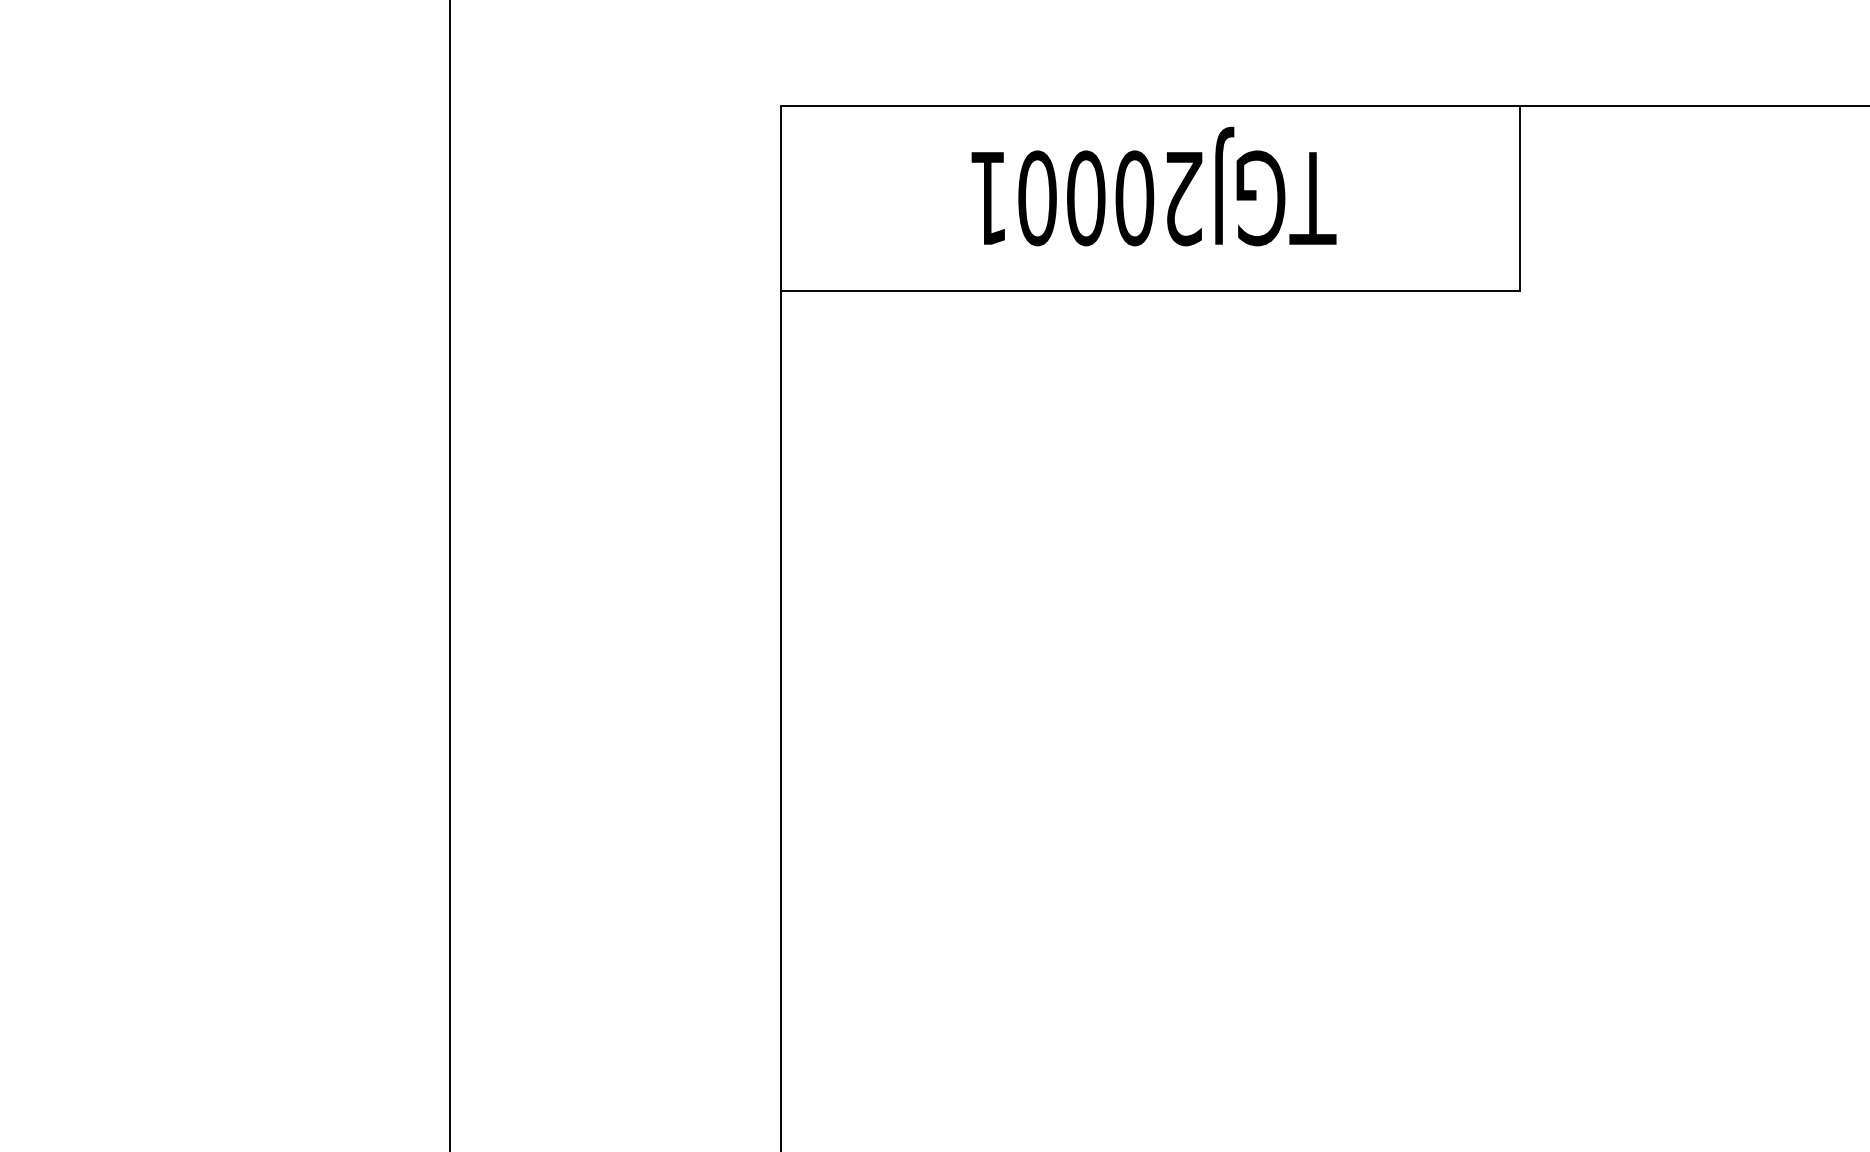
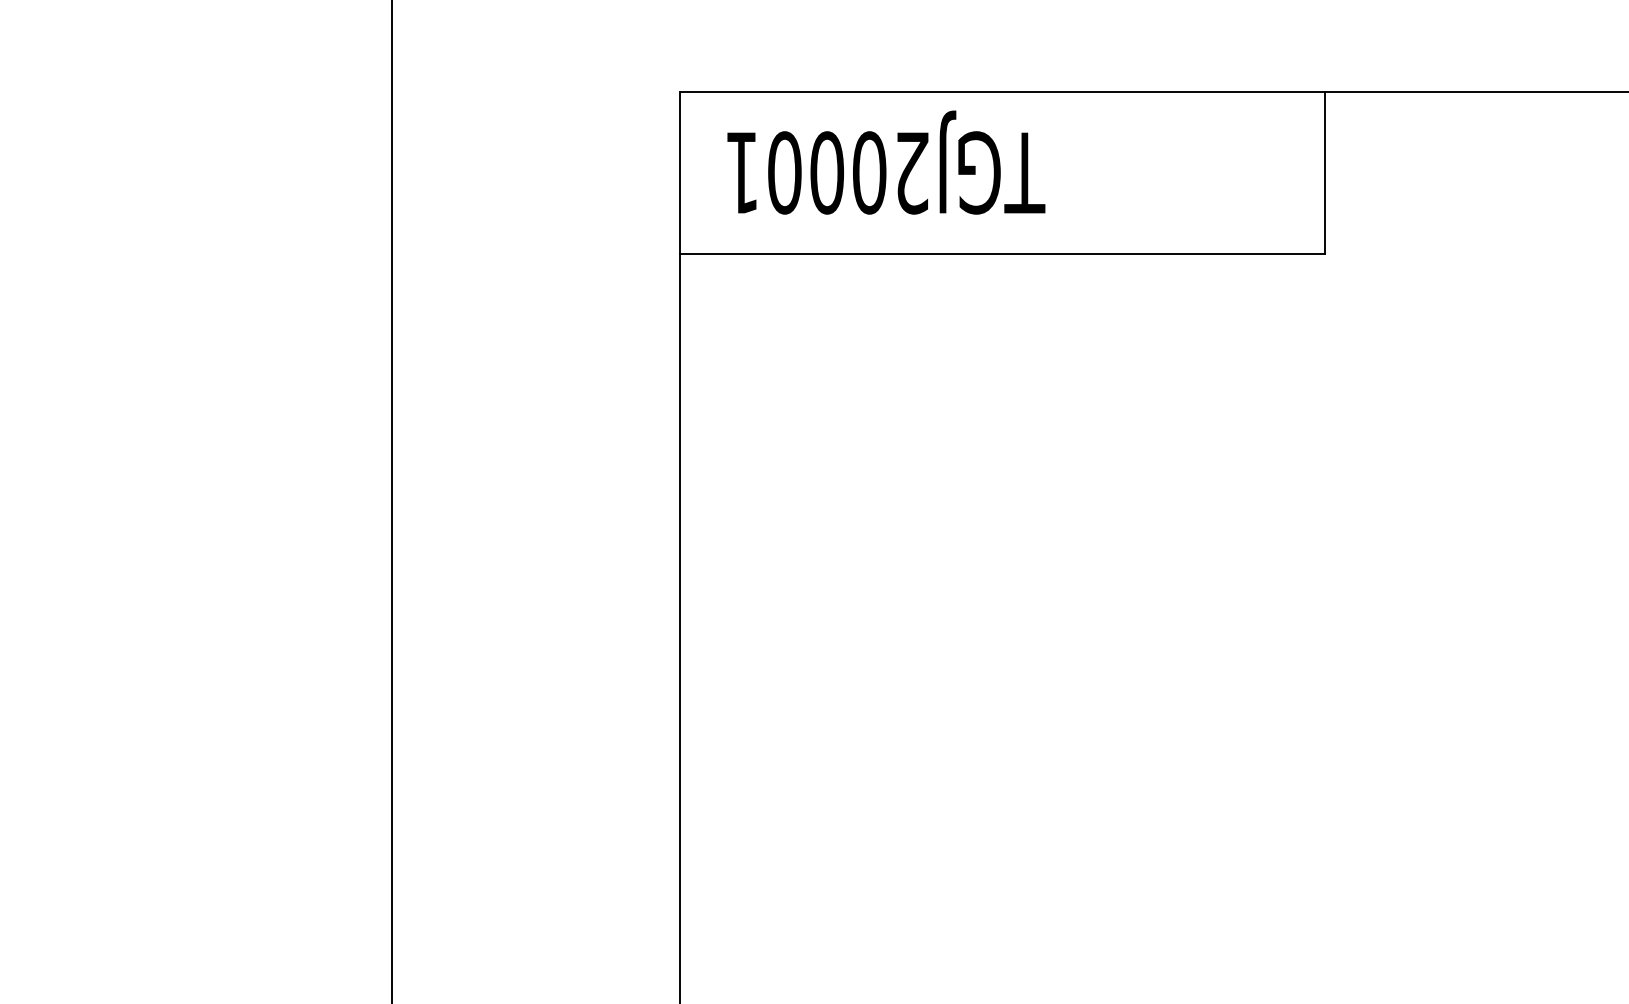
text: (1154, 186) -> (886, 162), moved

